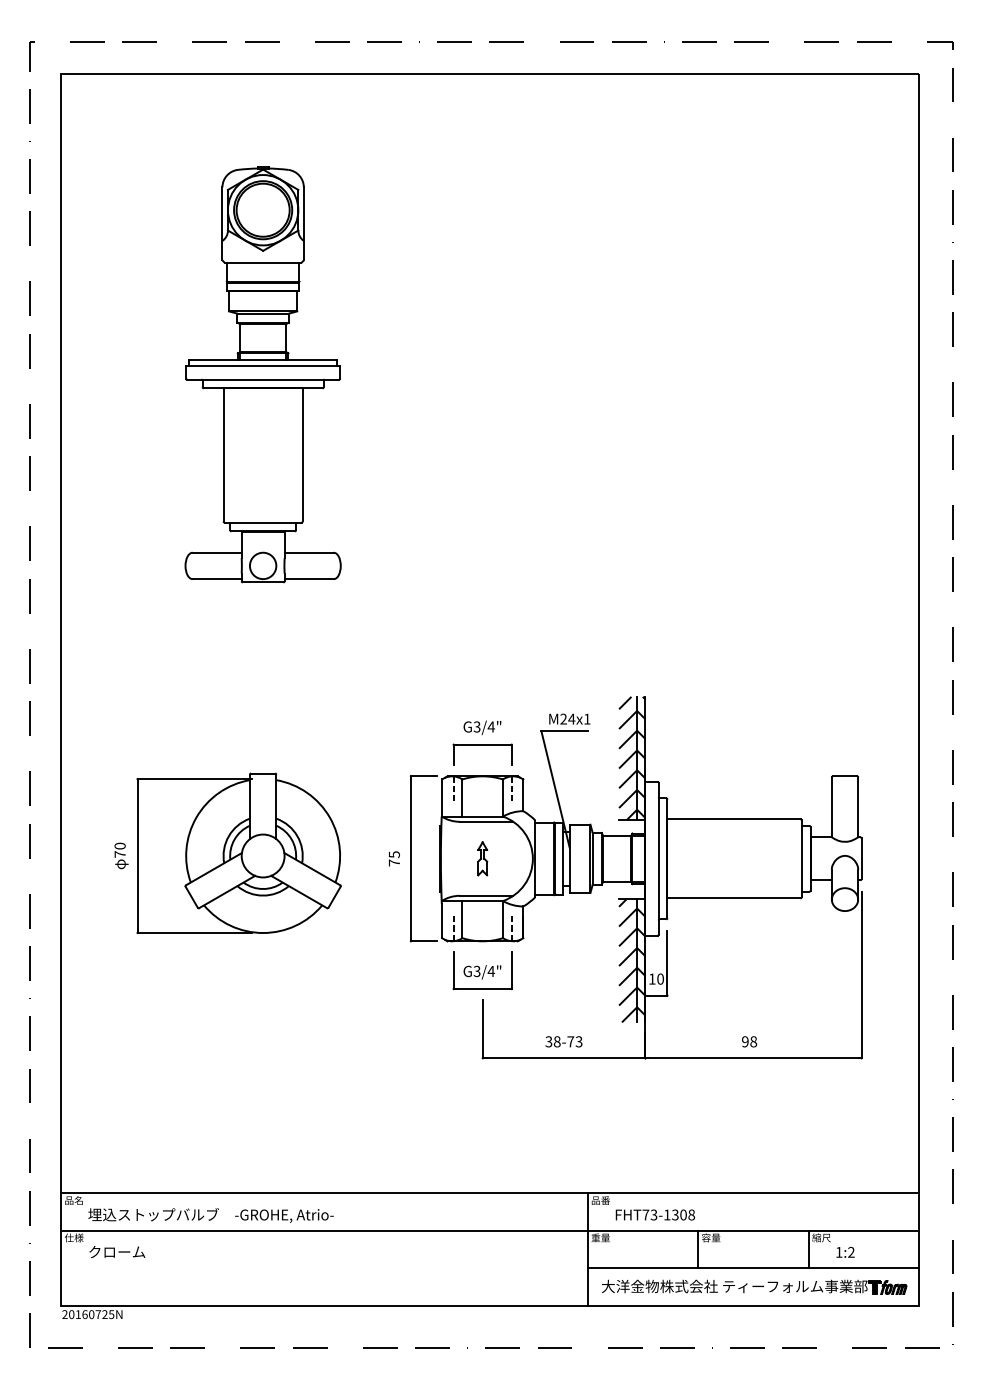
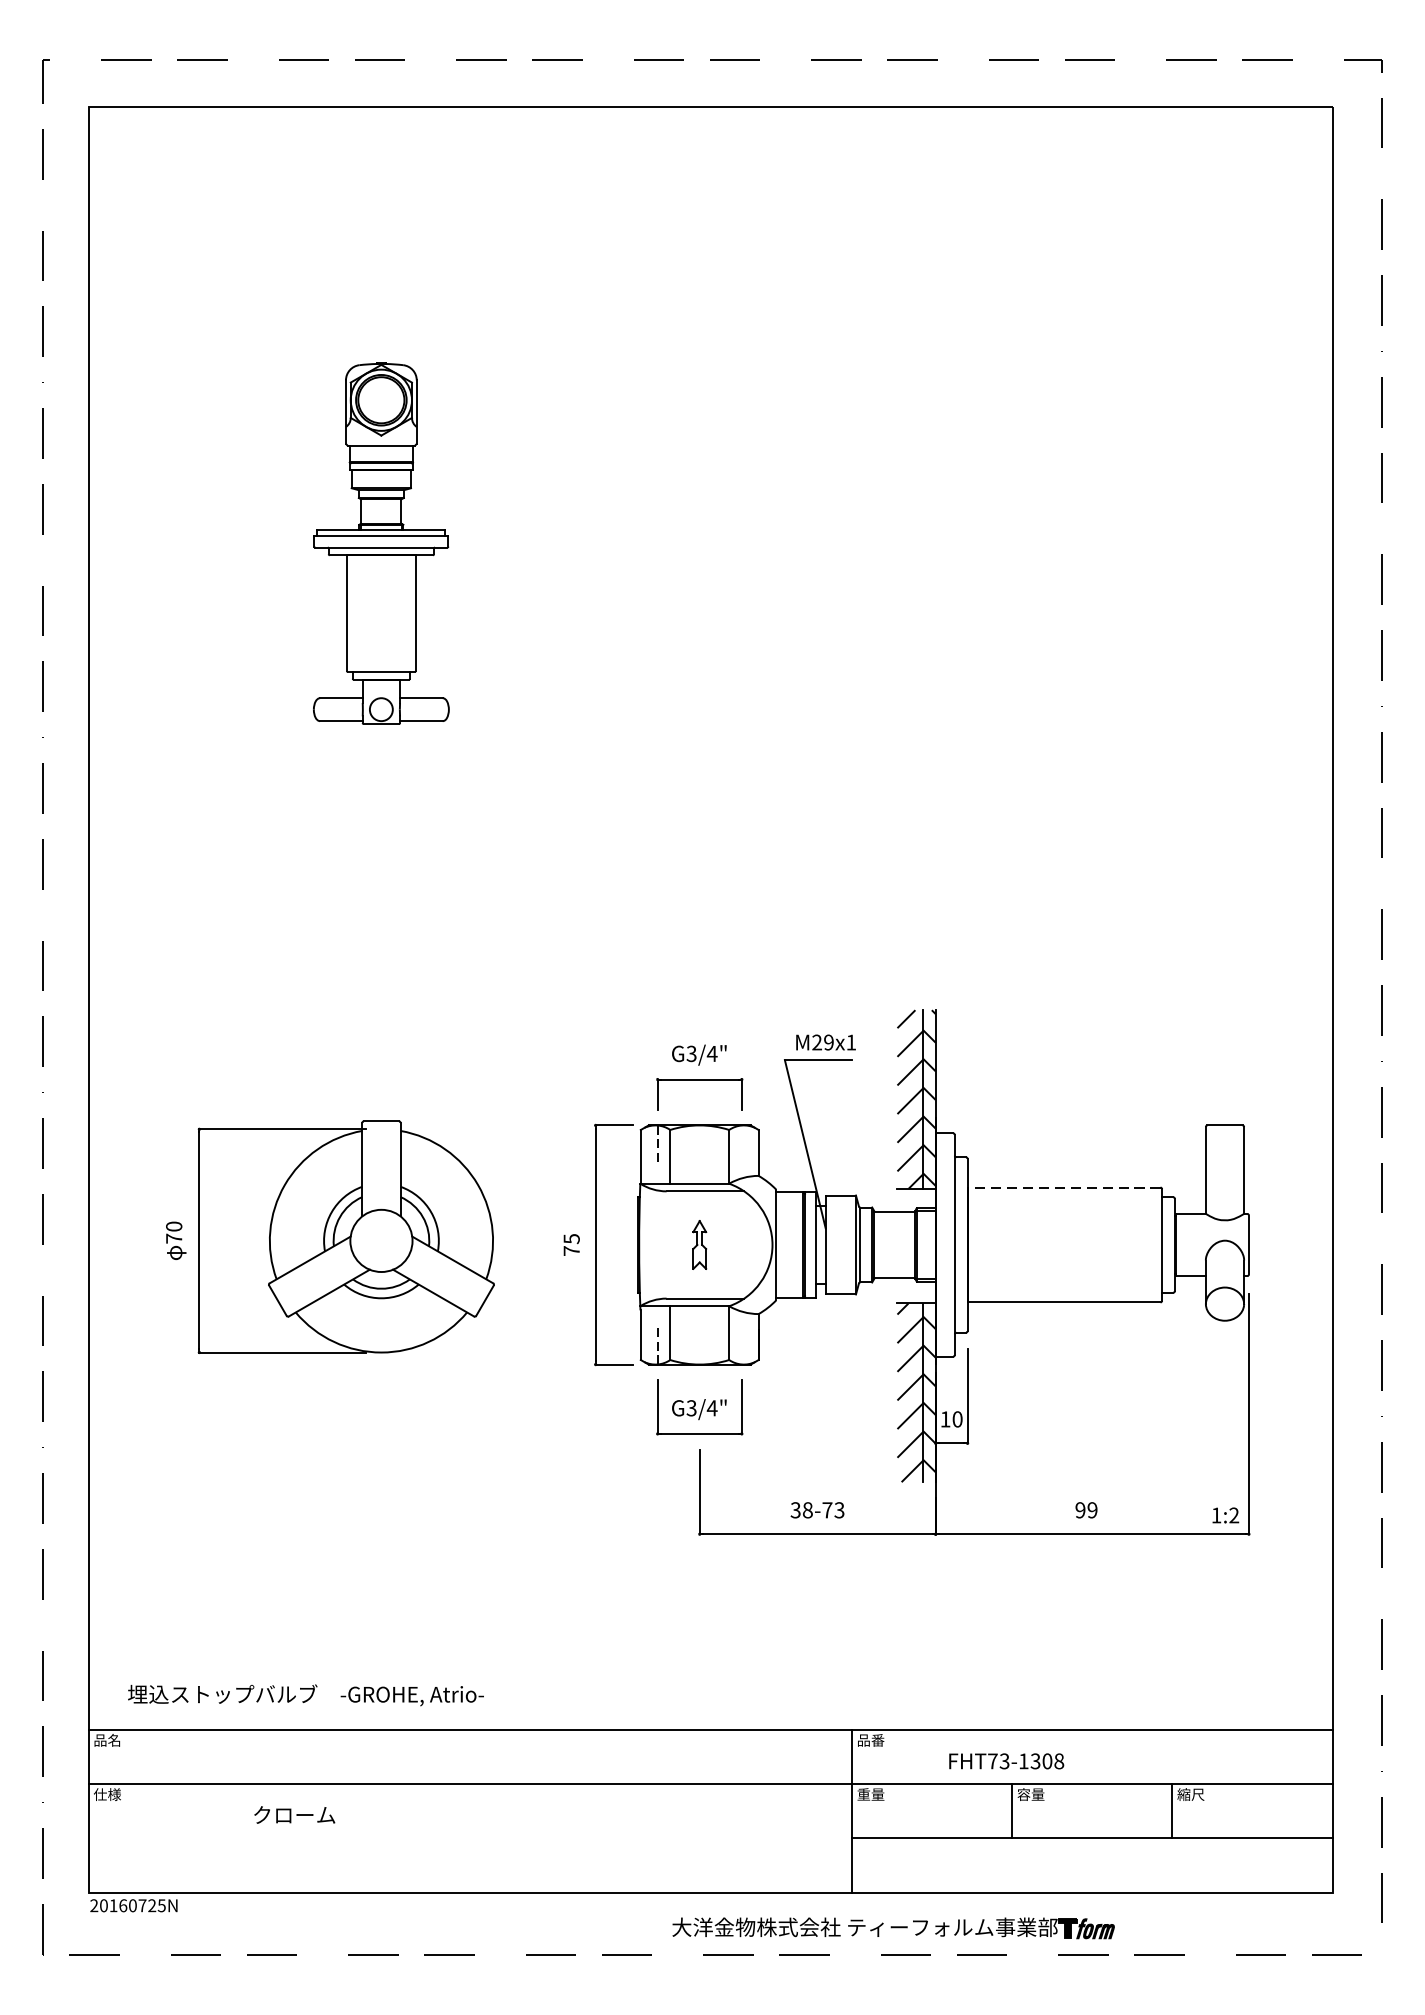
part: (262, 374) -> (380, 542), size x0.6
text: (571, 718) -> (828, 1041), M24x1 -> M29x1
line: (511, 788) -> (741, 1143), removed
line: (734, 819) -> (1064, 1187), solid -> dashed
line: (511, 928) -> (741, 1346), removed
text: (753, 1041) -> (1092, 1509), 98 -> 99
text: (654, 1214) -> (1005, 1760), moved
text: (210, 1215) -> (305, 1695), moved
text: (117, 1251) -> (294, 1814), moved
text: (845, 1252) -> (1225, 1515), moved
part: (754, 1286) -> (893, 1927), moved

